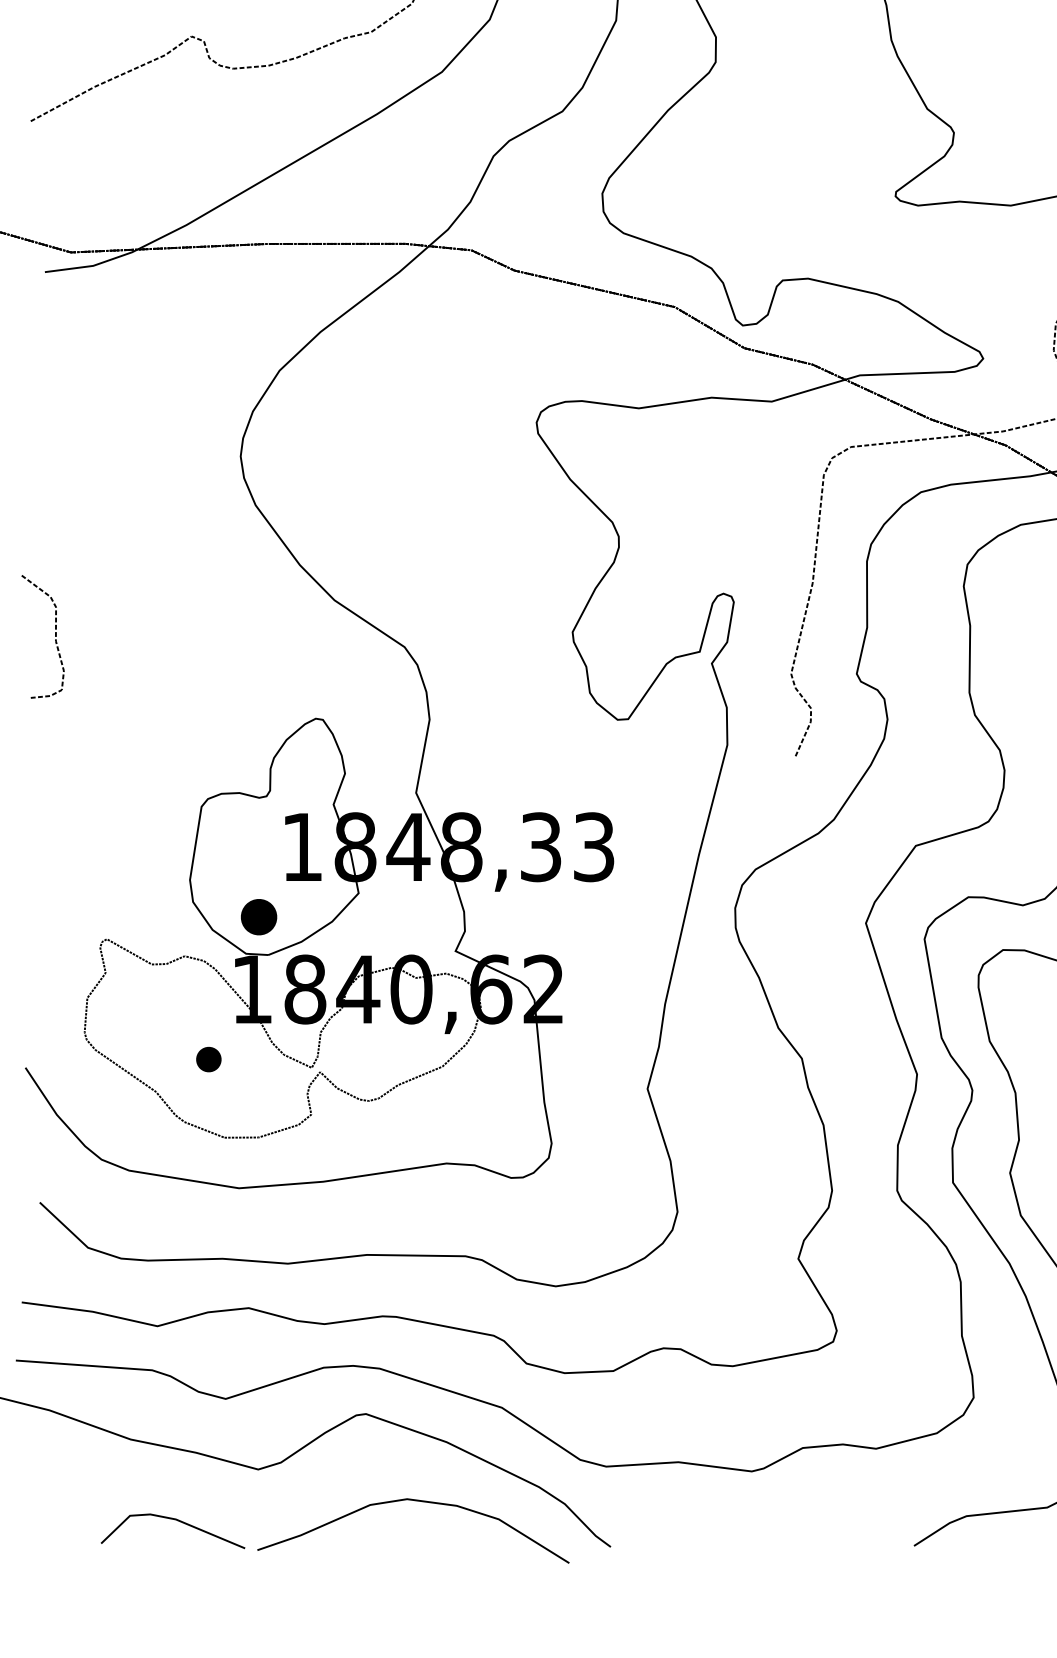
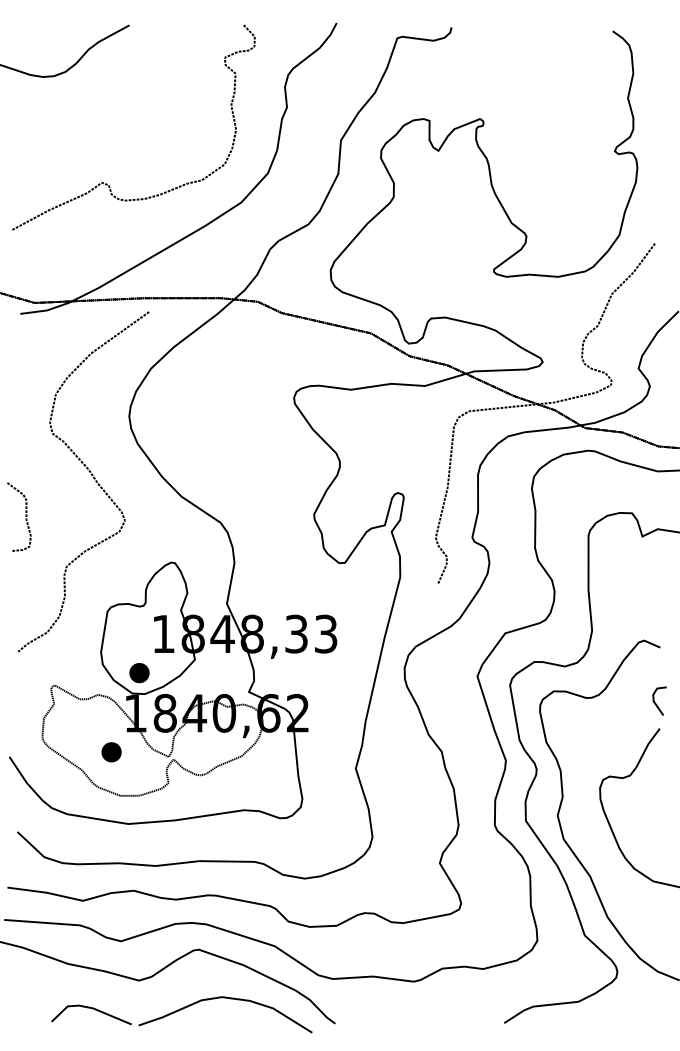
curve: (171, 560) -> (90, 474), added
part: (208, 1059) -> (111, 752), size x1.43

